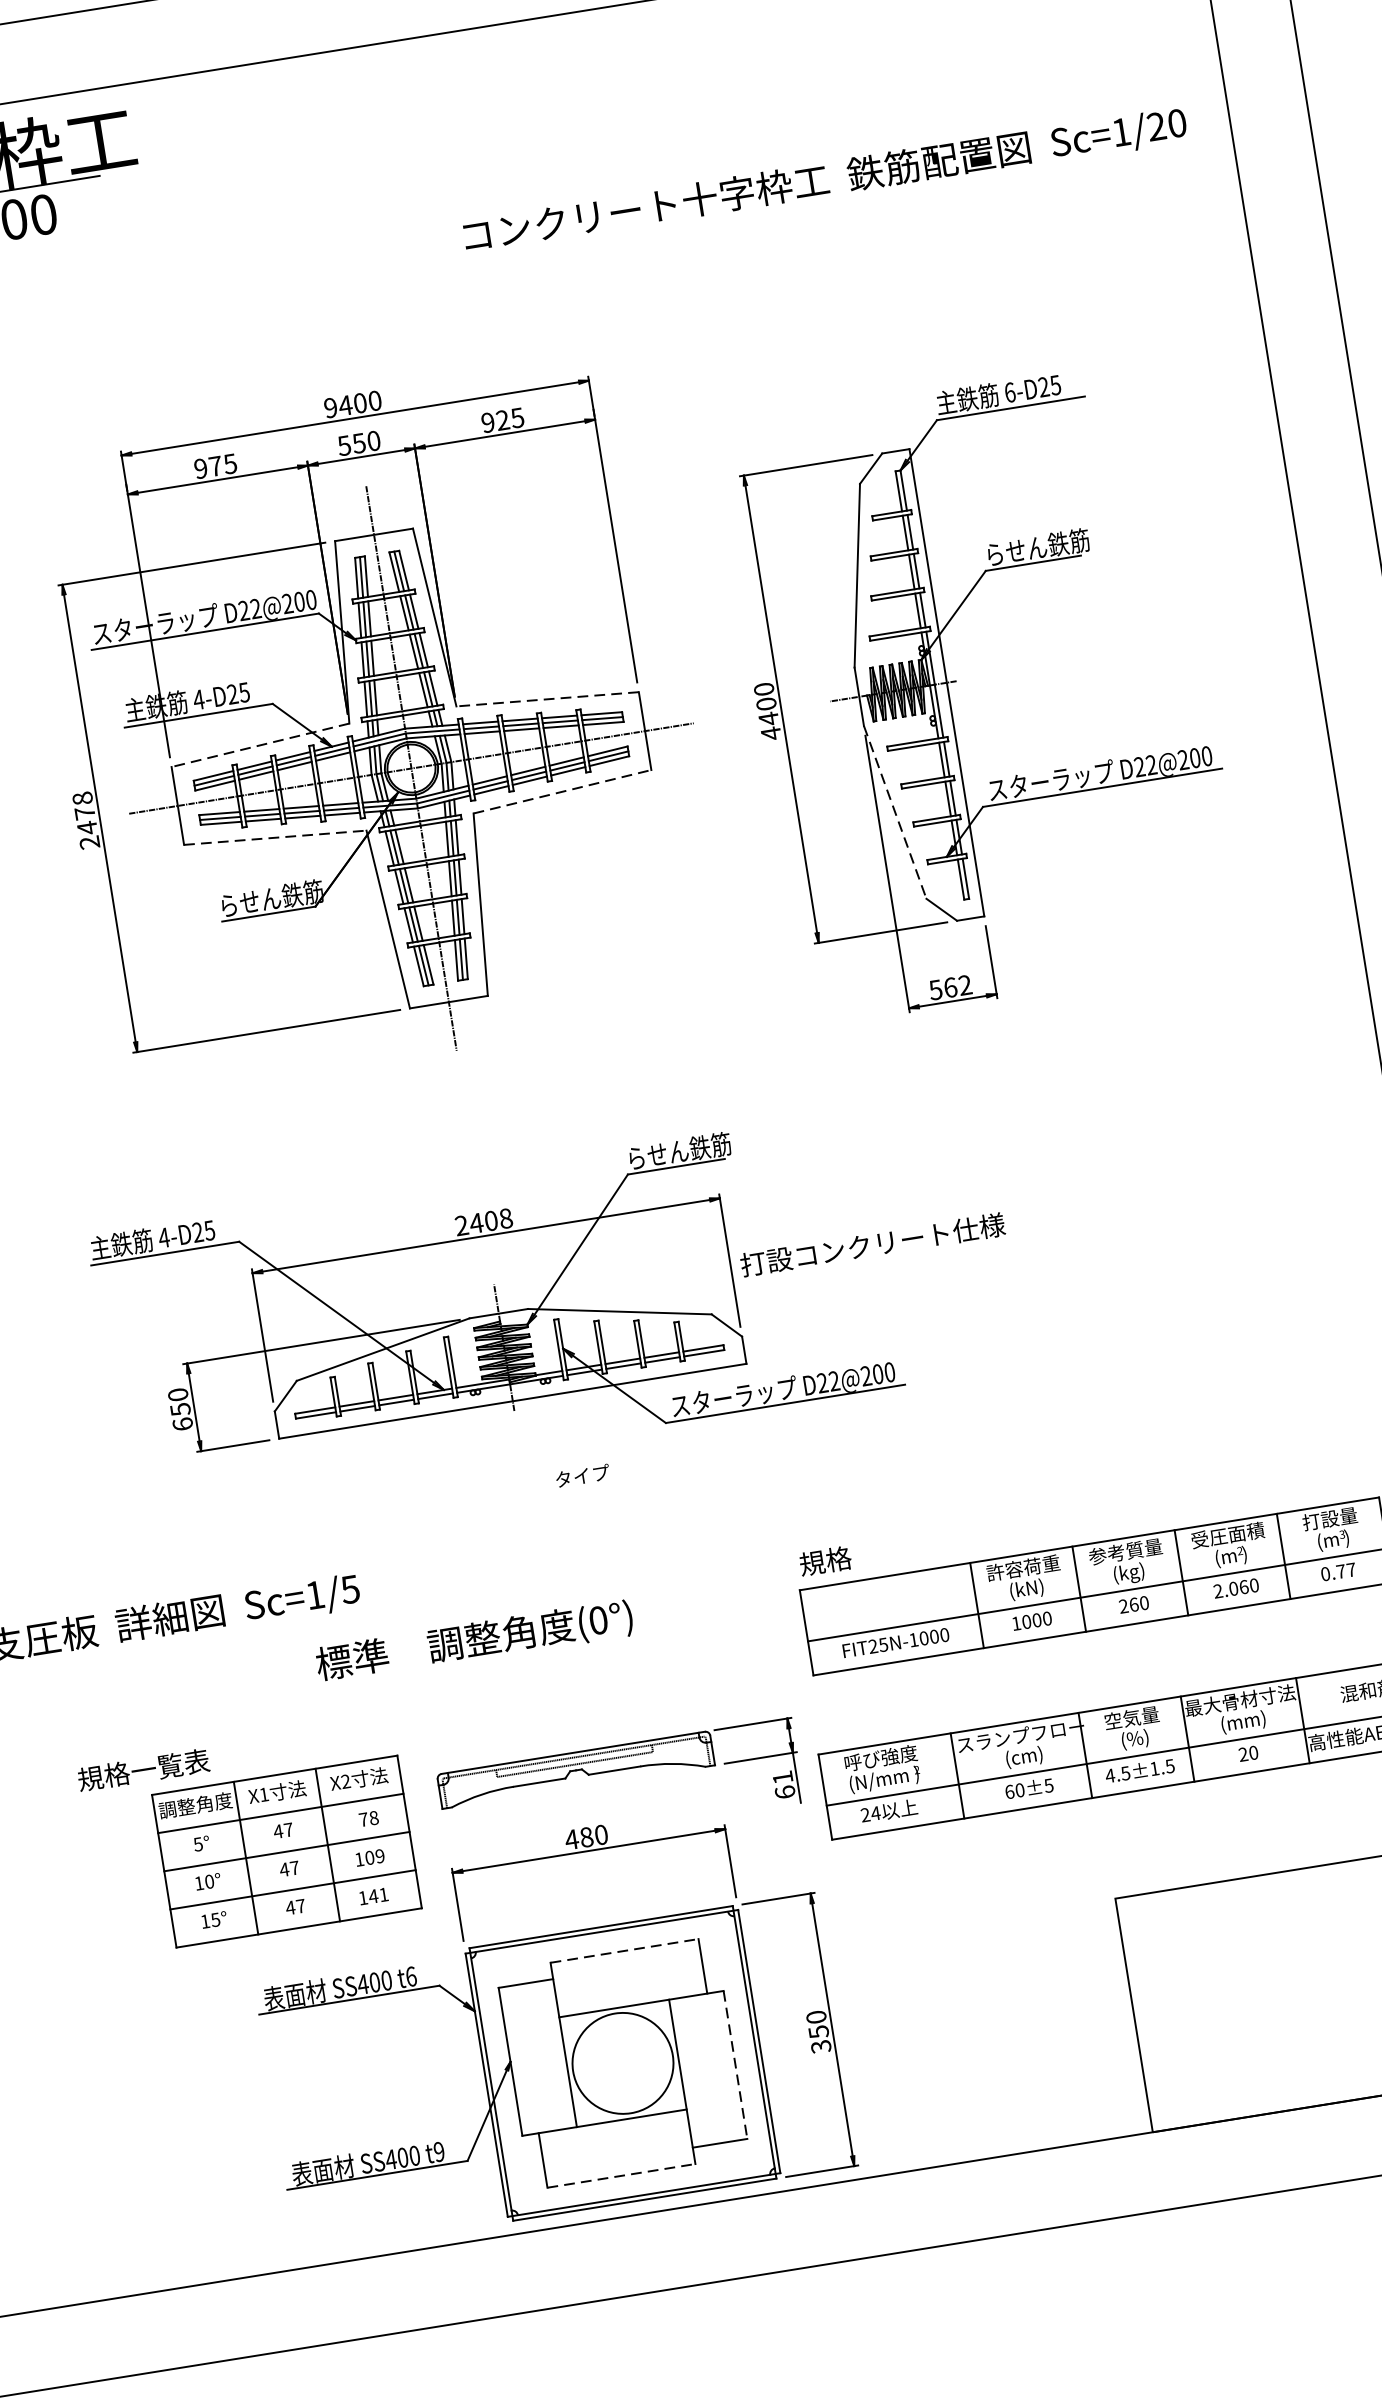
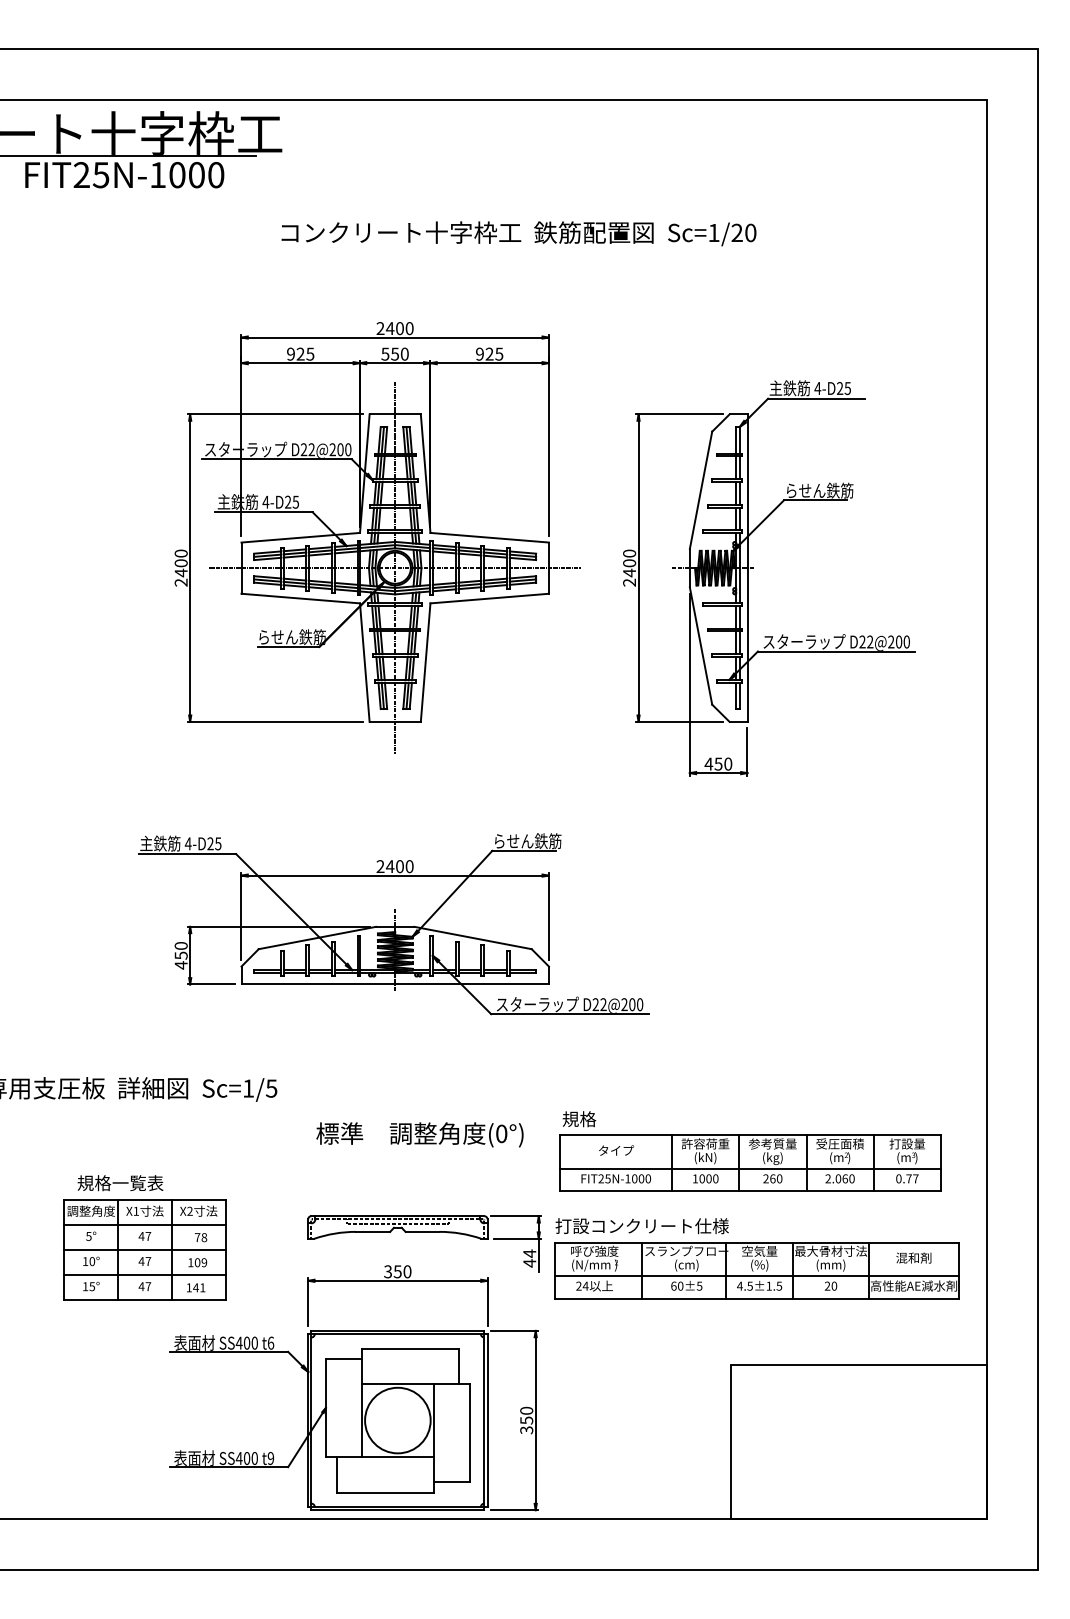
text: (824, 180) -> (518, 233), moved
text: (1009, 392) -> (817, 388), 6-D25 -> 4-D25
text: (330, 407) -> (380, 328), 9400 -> 2400
text: (215, 465) -> (300, 353), 975 -> 925
line: (547, 698) -> (489, 537), dashed -> solid
text: (771, 733) -> (629, 582), 4400 -> 2400
line: (260, 744) -> (300, 537), dashed -> solid
line: (563, 791) -> (490, 598), dashed -> solid
text: (82, 806) -> (180, 558), 2478 -> 2400
line: (896, 813) -> (701, 646), dashed -> solid
line: (276, 837) -> (301, 598), dashed -> solid
text: (950, 986) -> (718, 763), 562 -> 450
text: (505, 1218) -> (409, 866), 2408 -> 2400
text: (871, 1245) -> (641, 1226), moved
text: (181, 1424) -> (180, 965), 650 -> 450
text: (582, 1475) -> (616, 1150), moved
text: (473, 1641) -> (419, 1134), moved
text: (783, 1785) -> (529, 1258), 61 -> 44
text: (578, 1838) -> (392, 1271), 480 -> 350
part: (285, 1850) -> (144, 1249), moved
line: (624, 1950) -> (410, 1348), dashed -> solid
line: (735, 2065) -> (469, 1433), dashed -> solid
line: (621, 2175) -> (385, 1492), dashed -> solid

